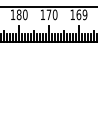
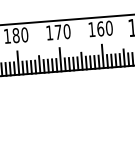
text: (84, 15) -> (108, 29), 169 -> 160

